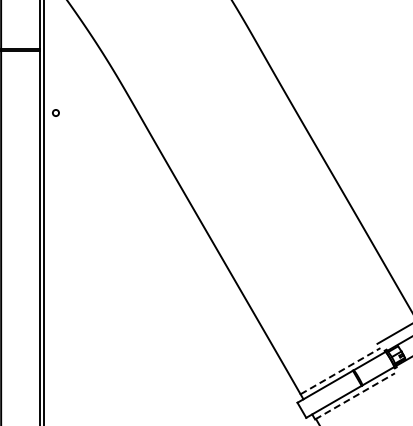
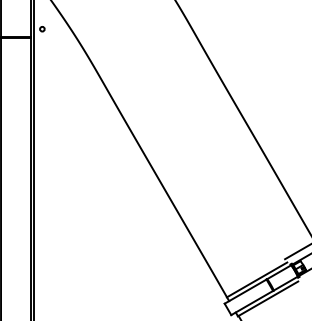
circle: (55, 112) -> (42, 28), moved
line: (340, 370) -> (257, 279), dashed -> solid
line: (355, 396) -> (268, 298), dashed -> solid

